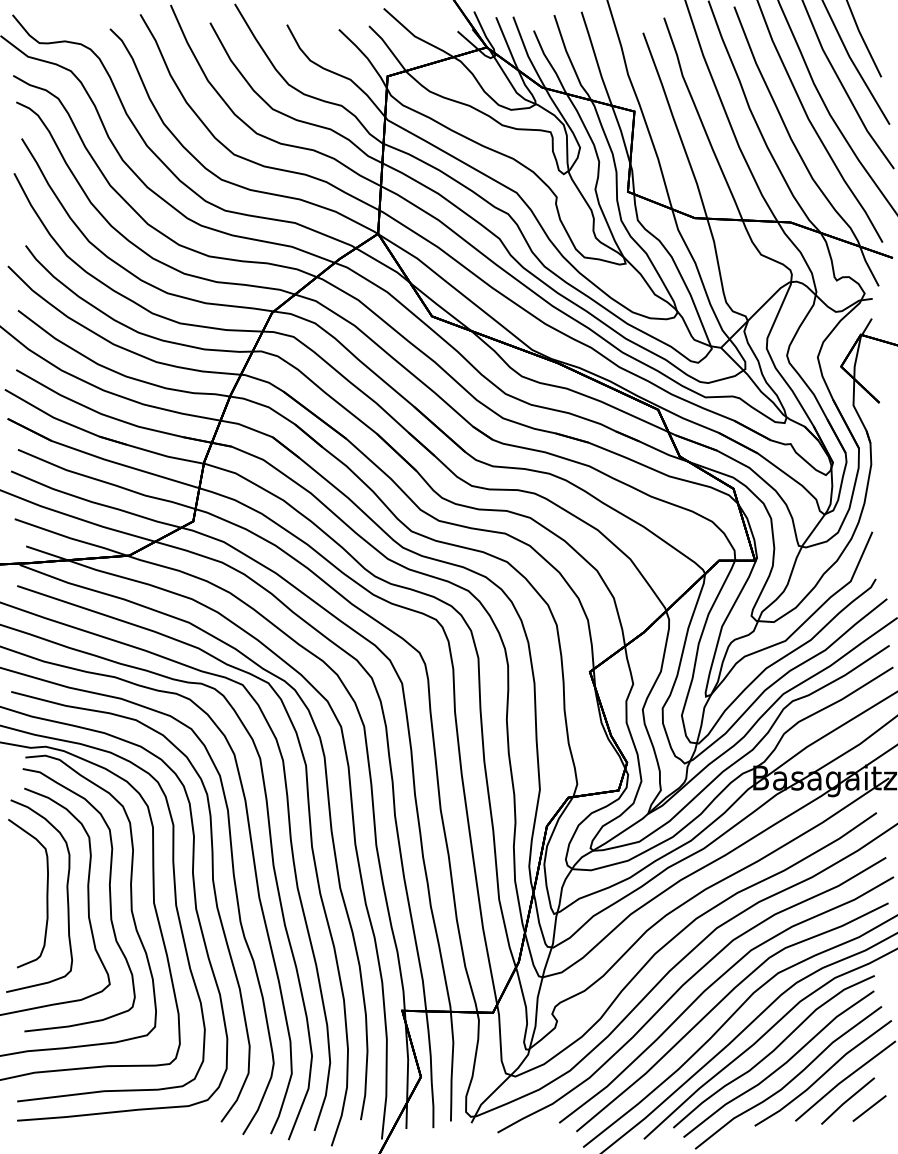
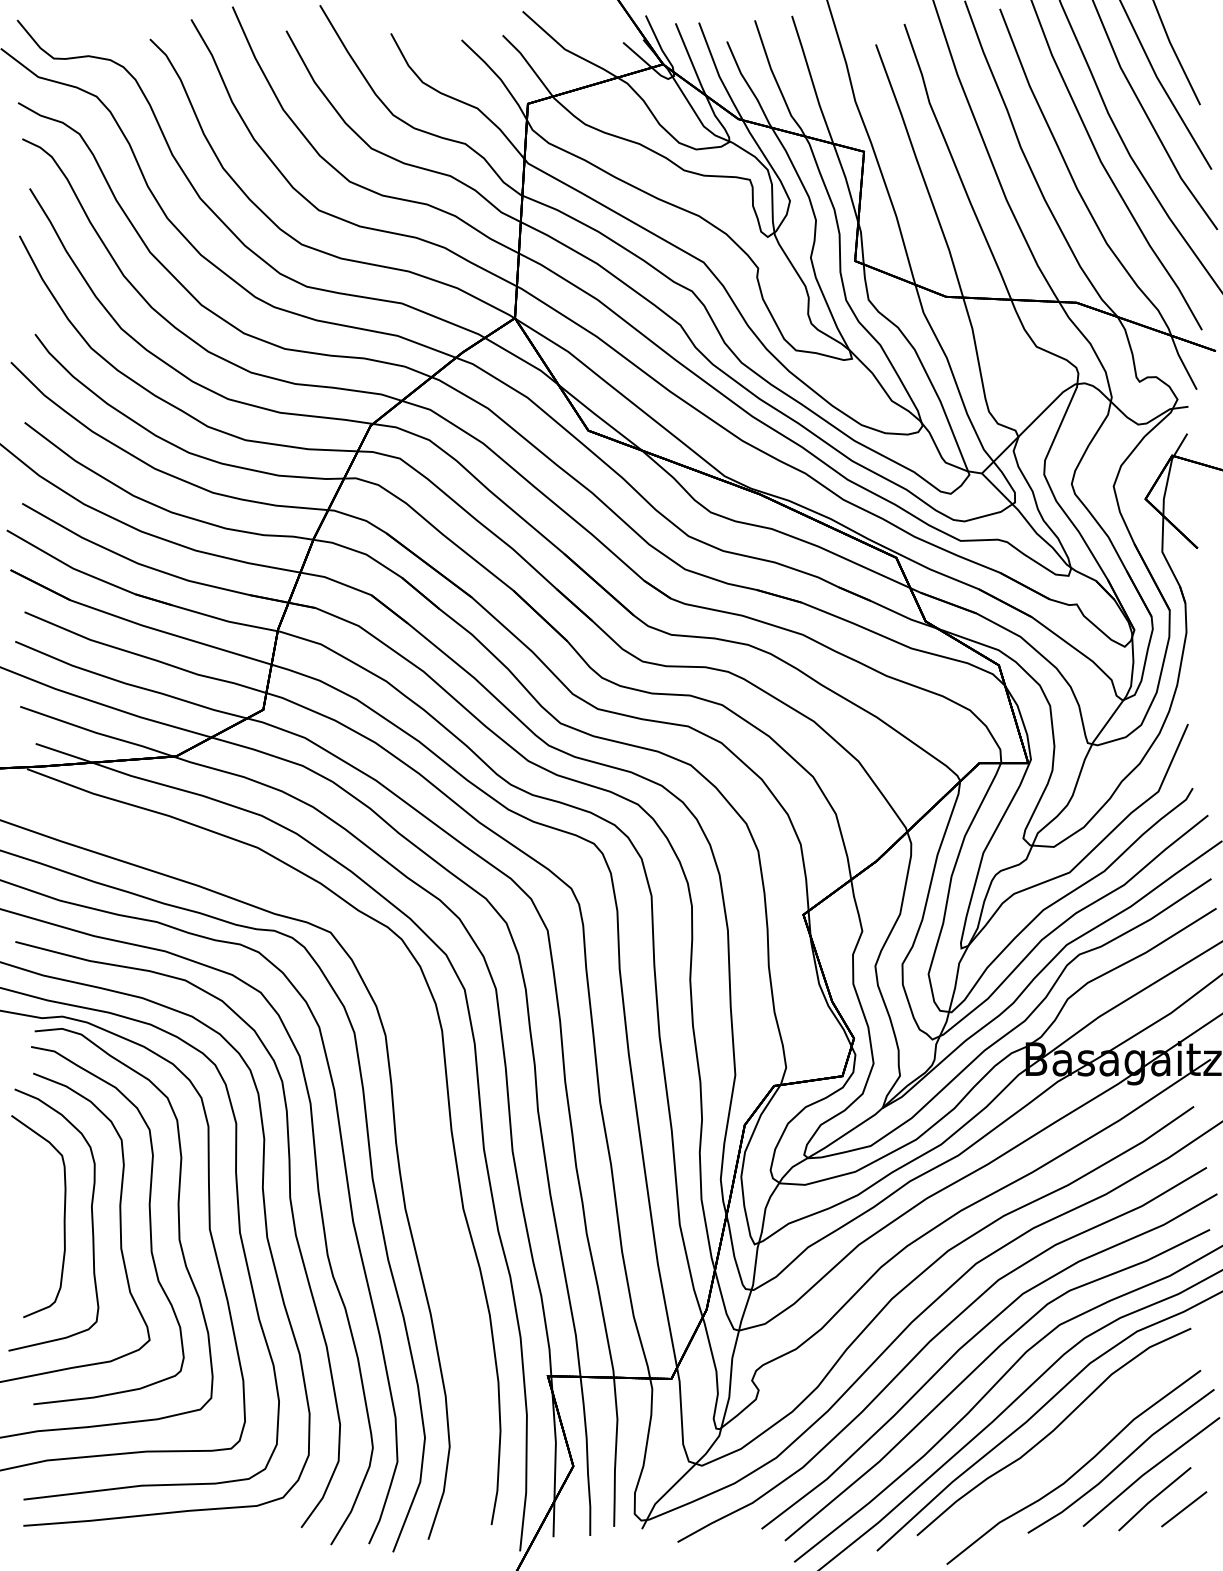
curve: (310, 845) -> (423, 1150), removed
curve: (779, 1066) -> (1061, 1452), removed

